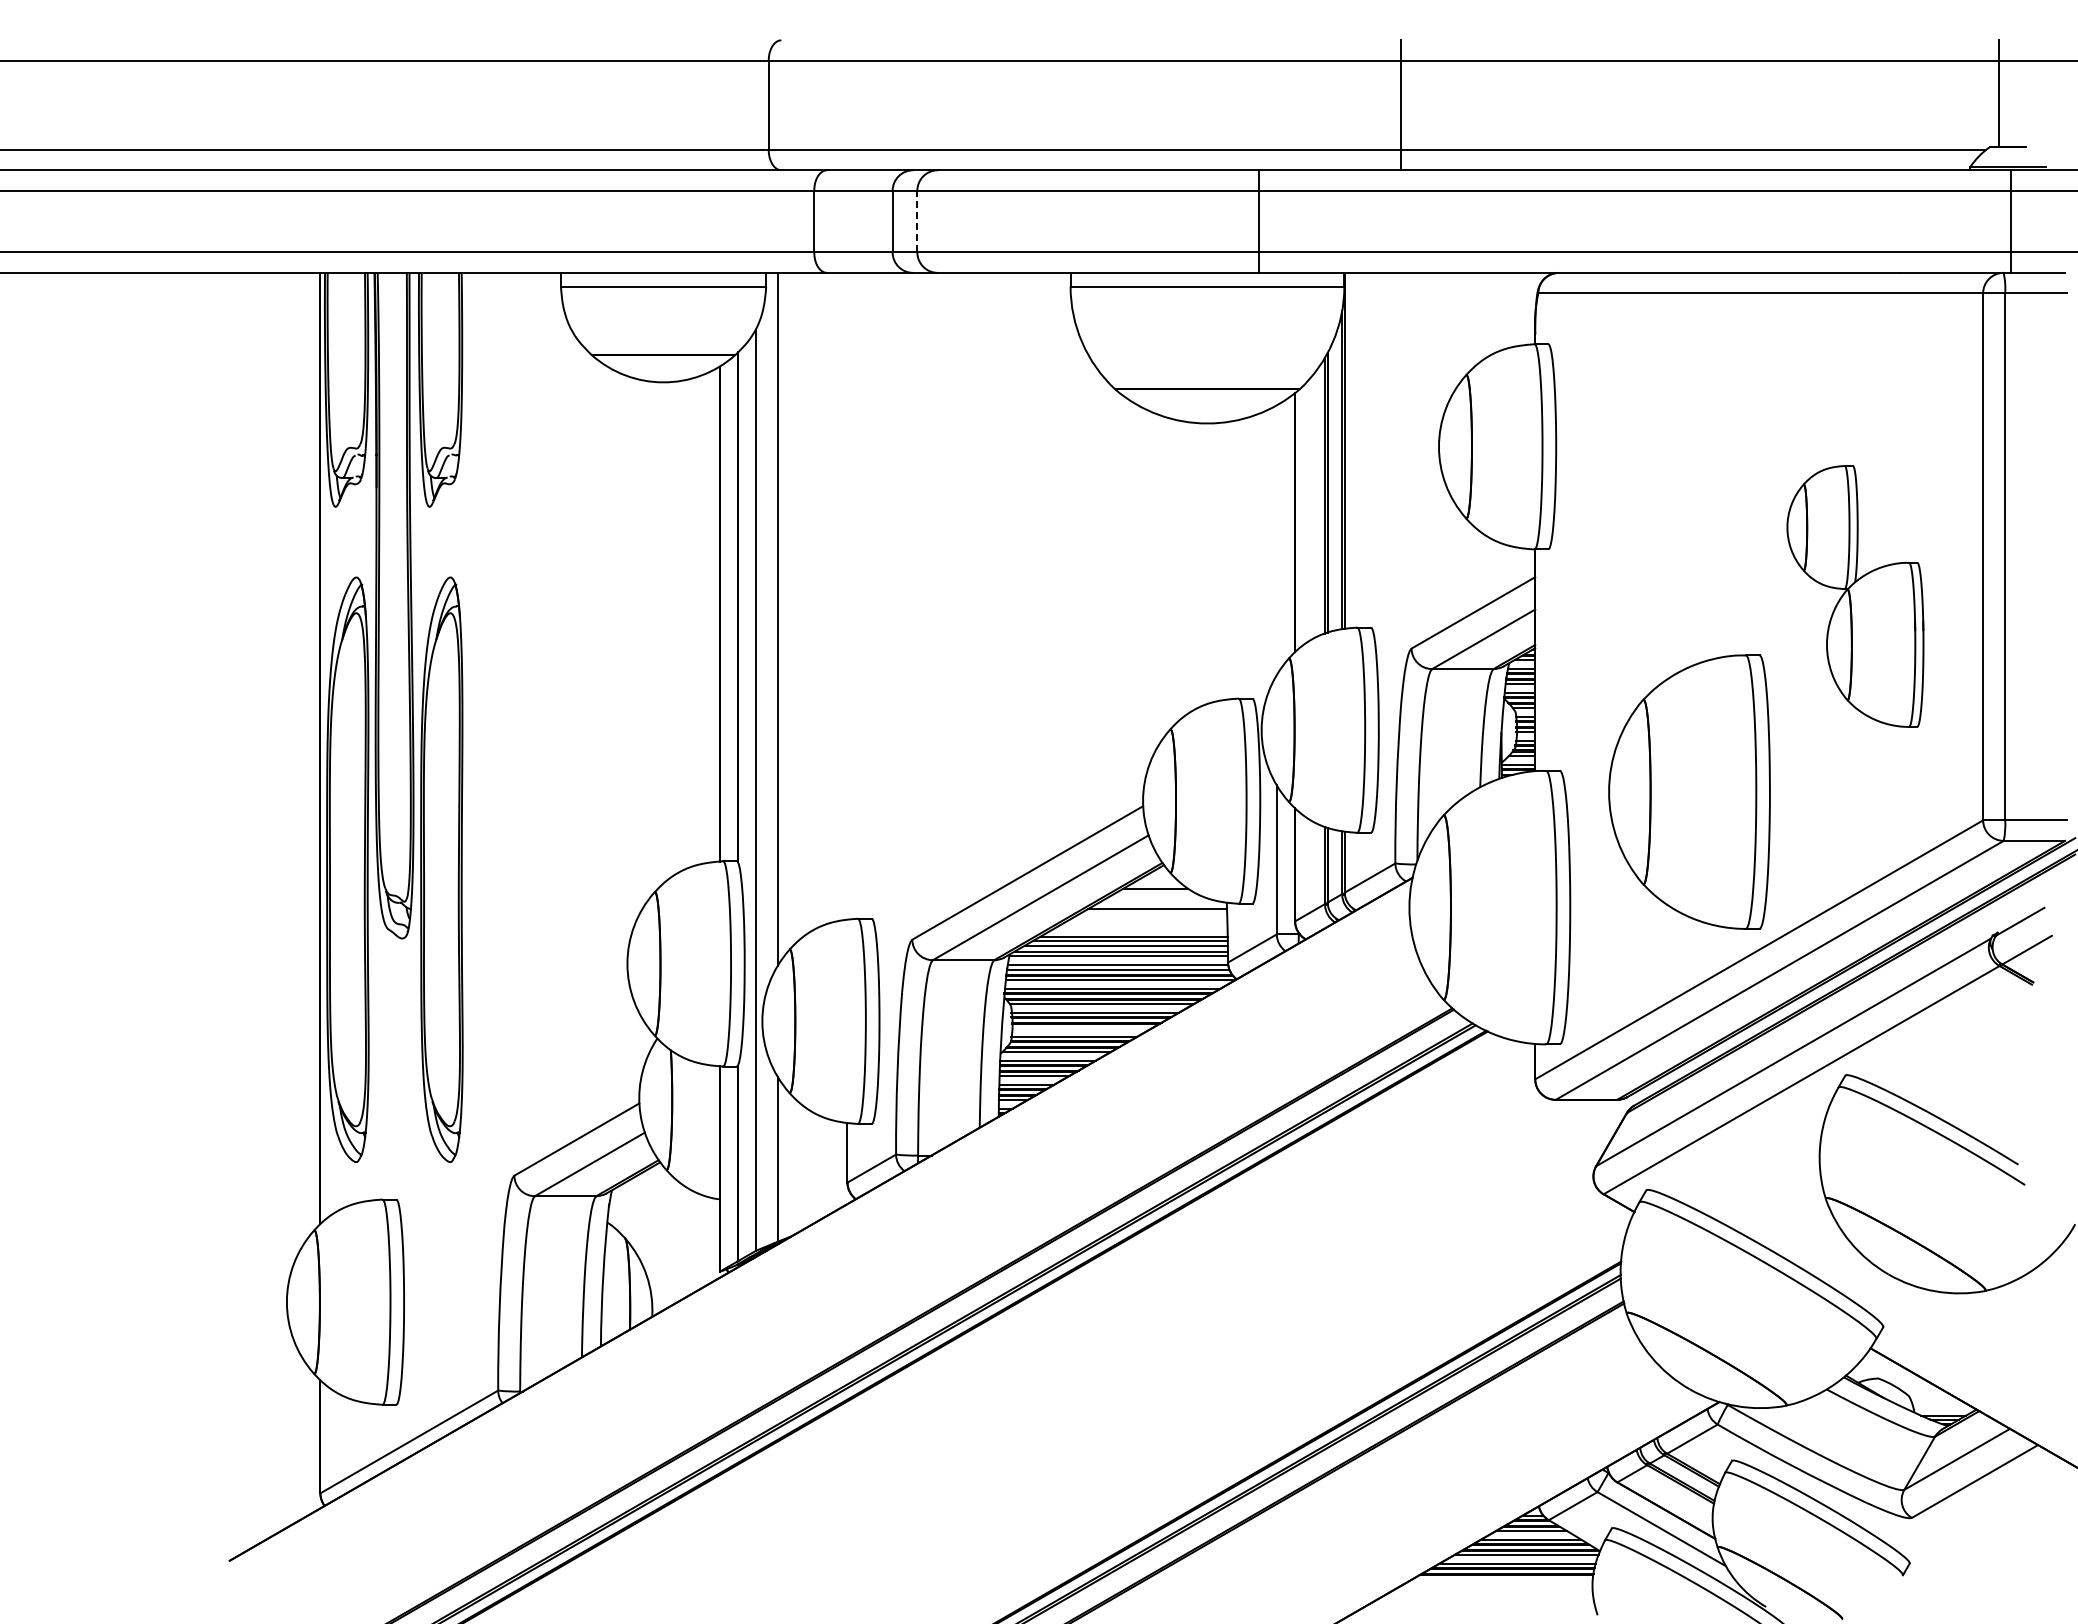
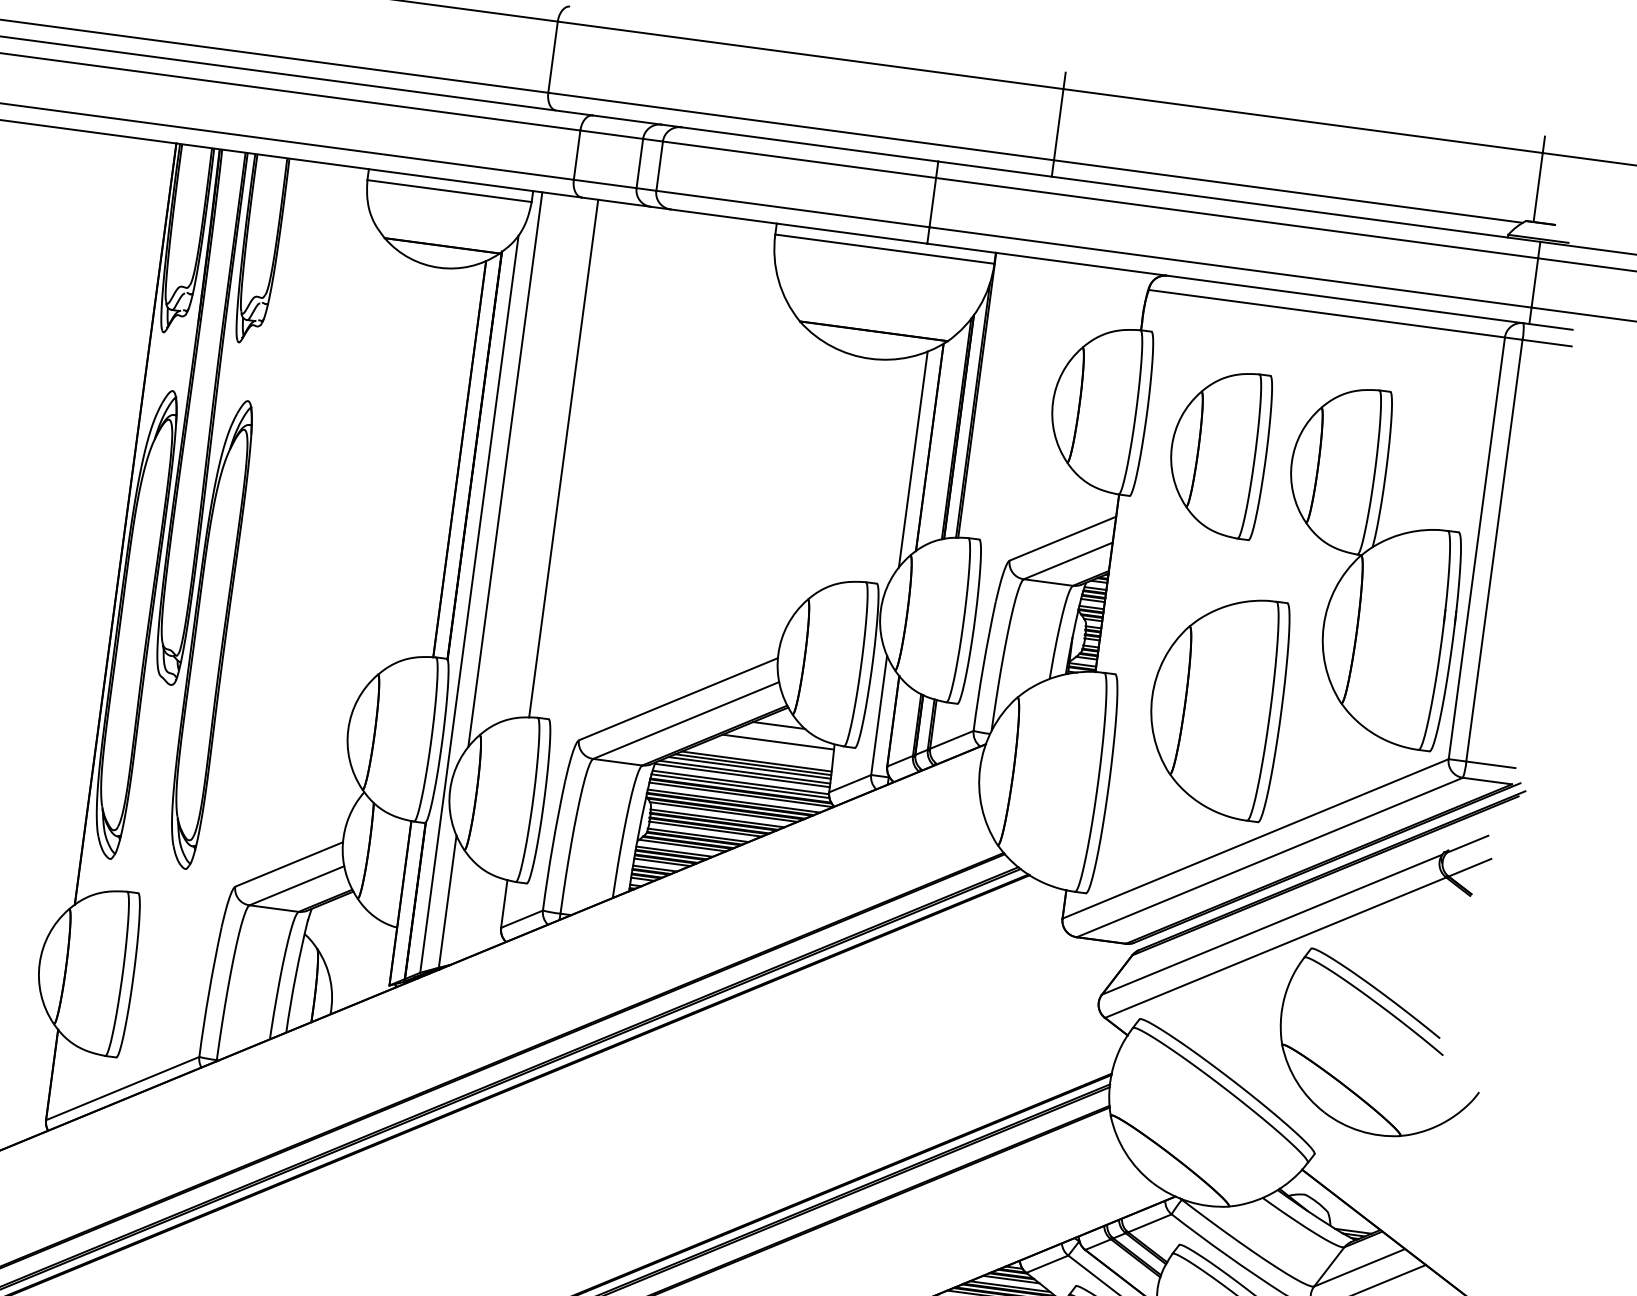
line: (917, 221) -> (659, 166), dashed -> solid
part: (1650, 481) -> (1218, 452), added
line: (1276, 540) -> (913, 459), added
line: (847, 595) -> (563, 457), added
part: (1855, 596) -> (1370, 566), size x1.67
line: (1081, 1027) -> (704, 828), added

